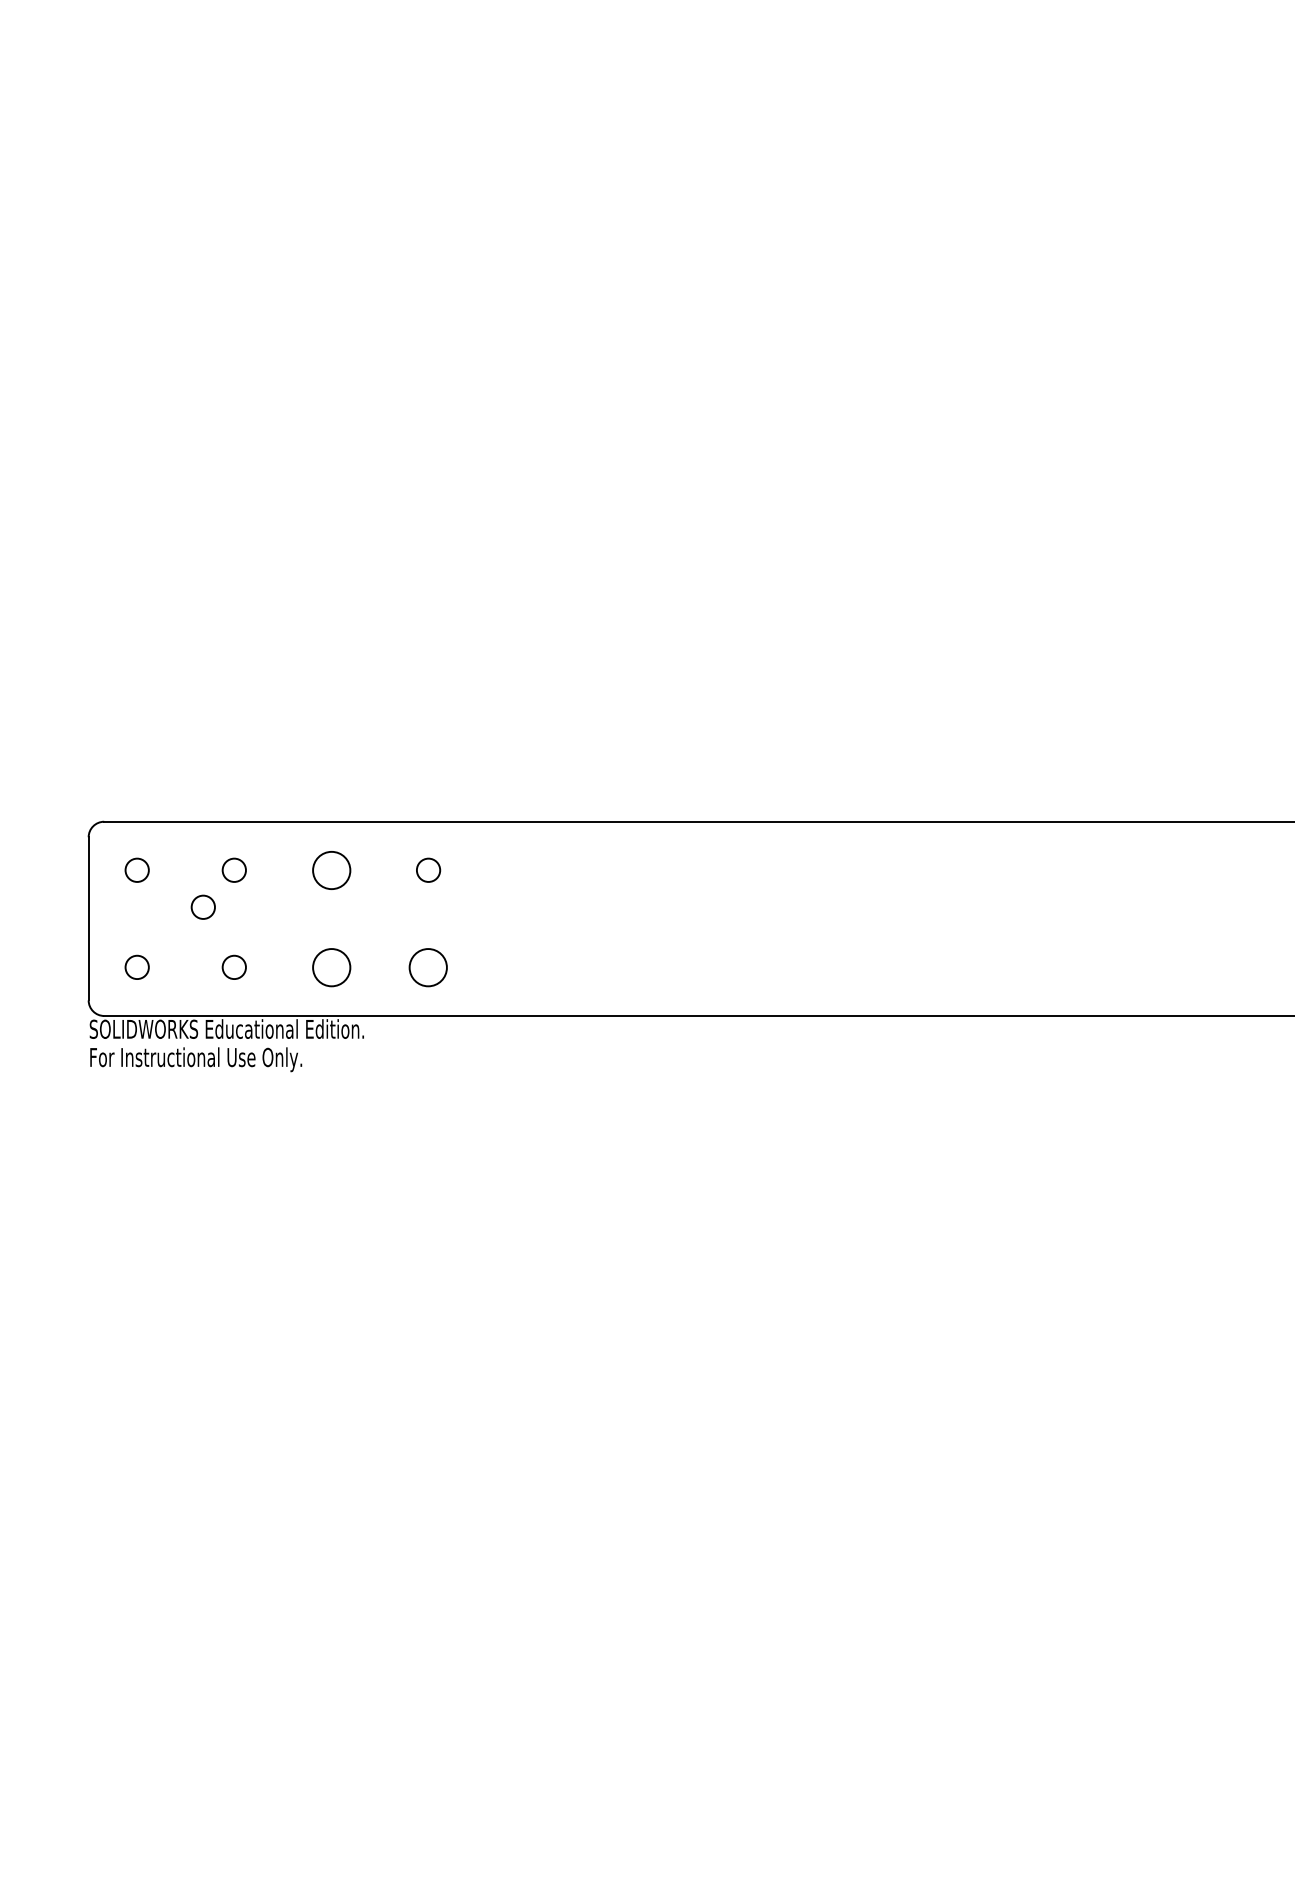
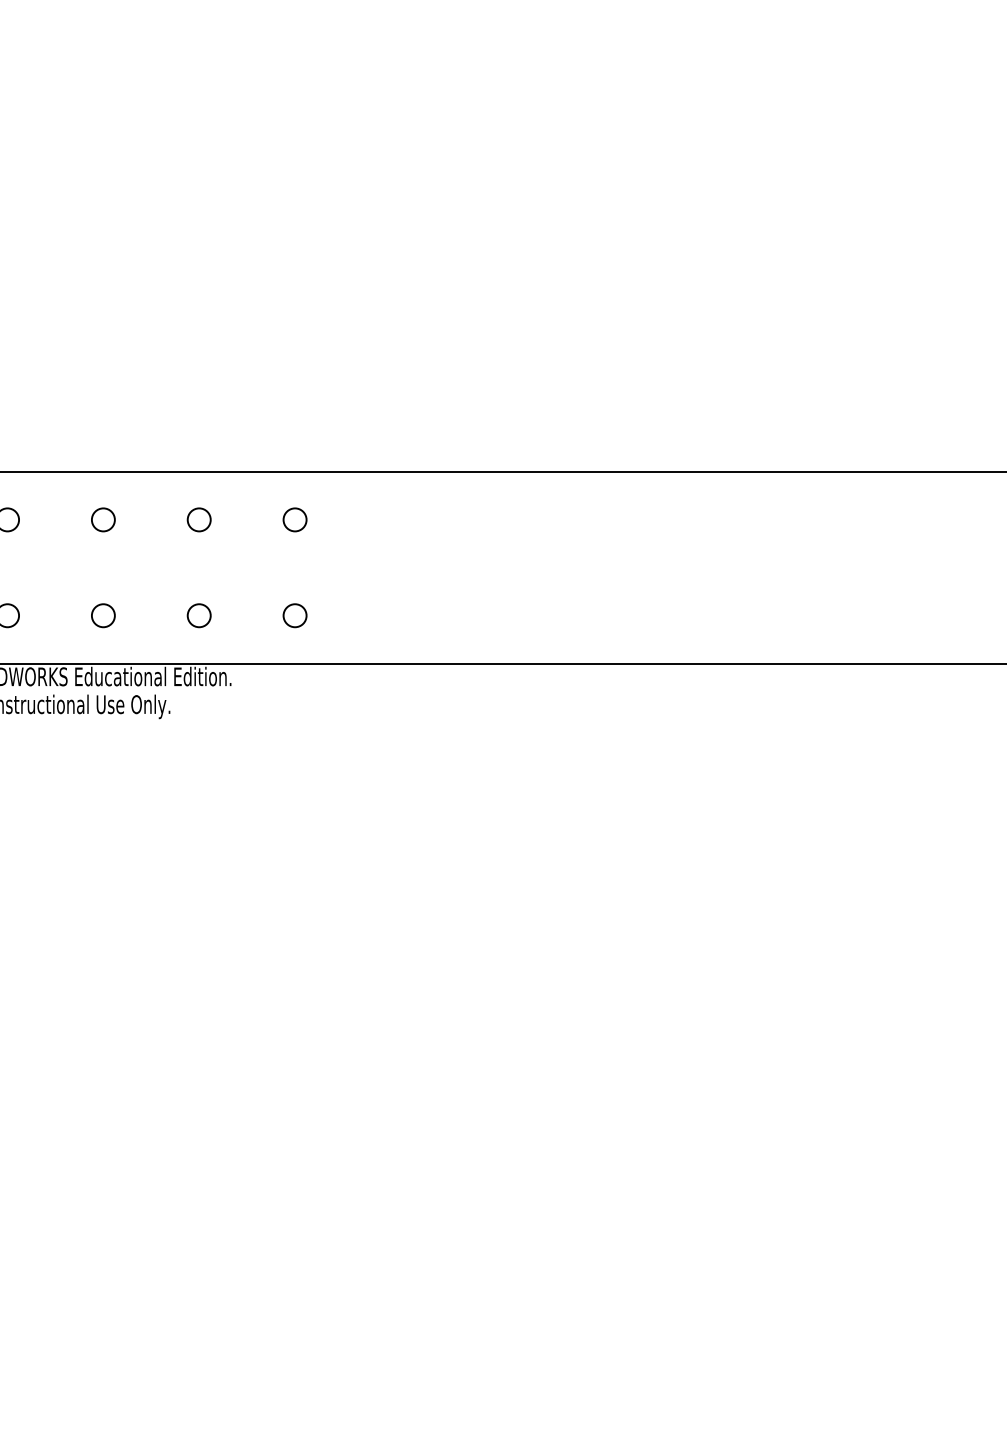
circle: (330, 869) -> (198, 519), size x0.62
circle: (202, 906) -> (71, 555), removed
circle: (330, 966) -> (198, 614), size x0.62
circle: (428, 966) -> (295, 614), size x0.62

